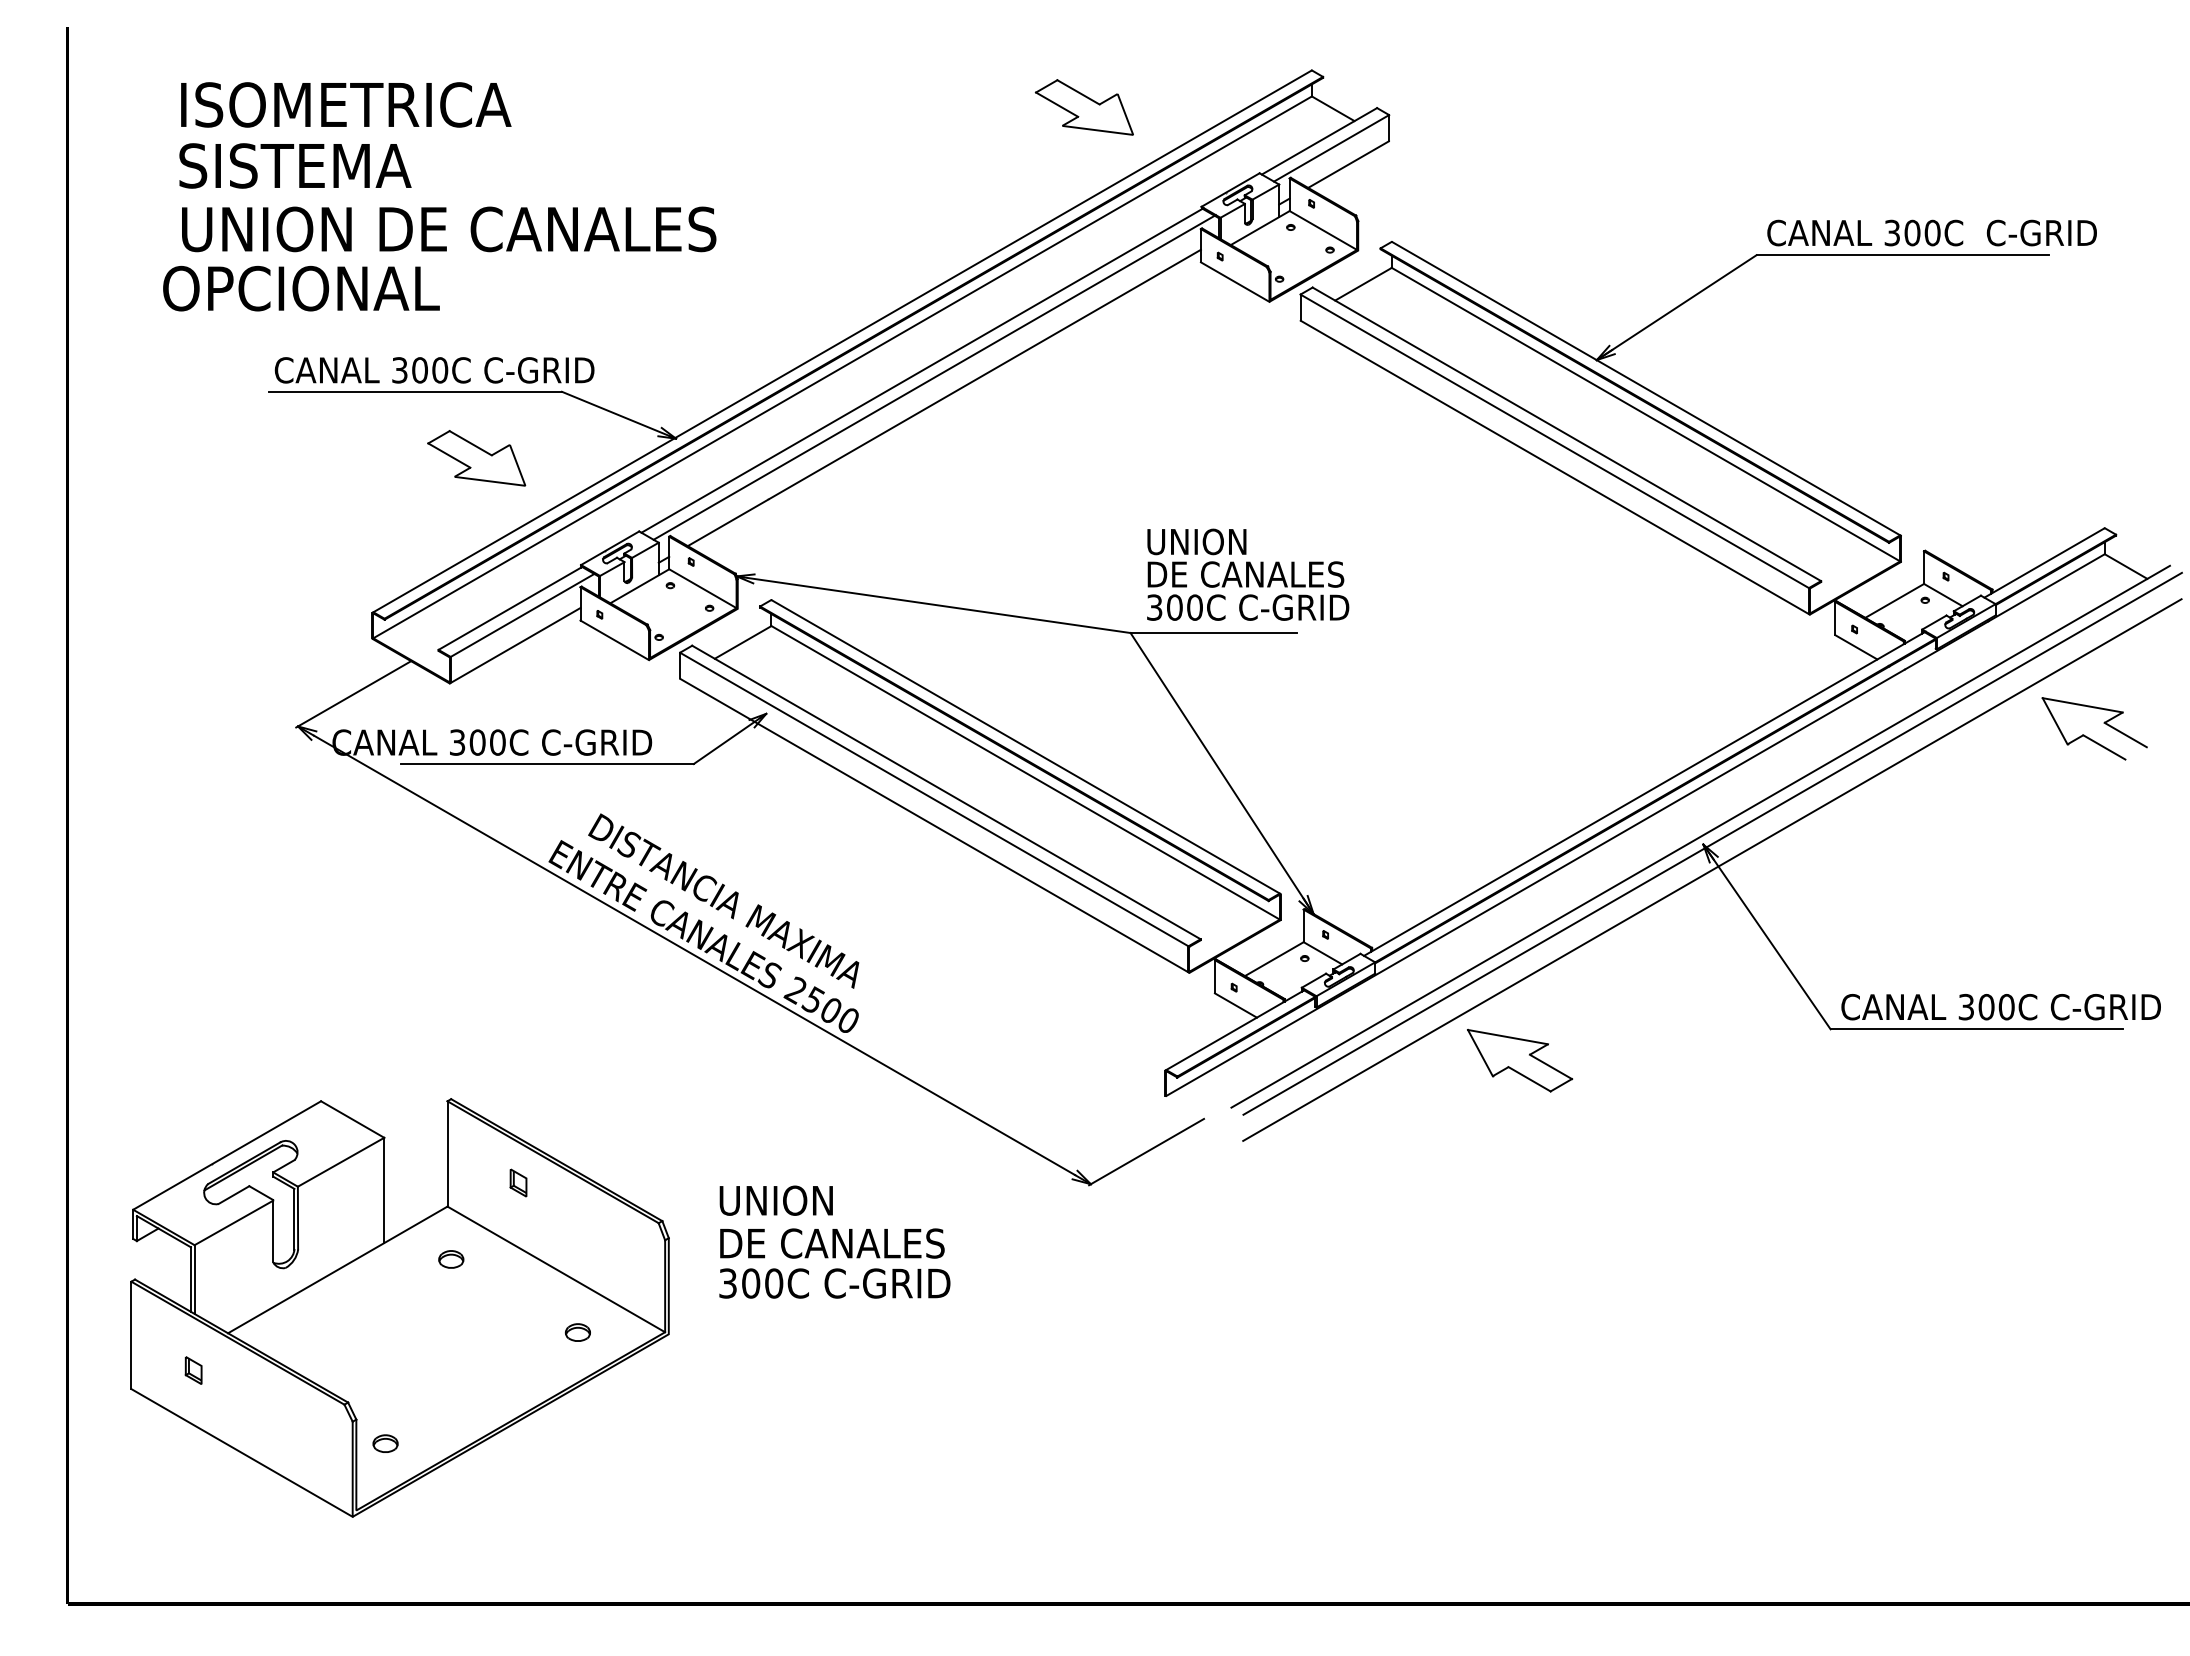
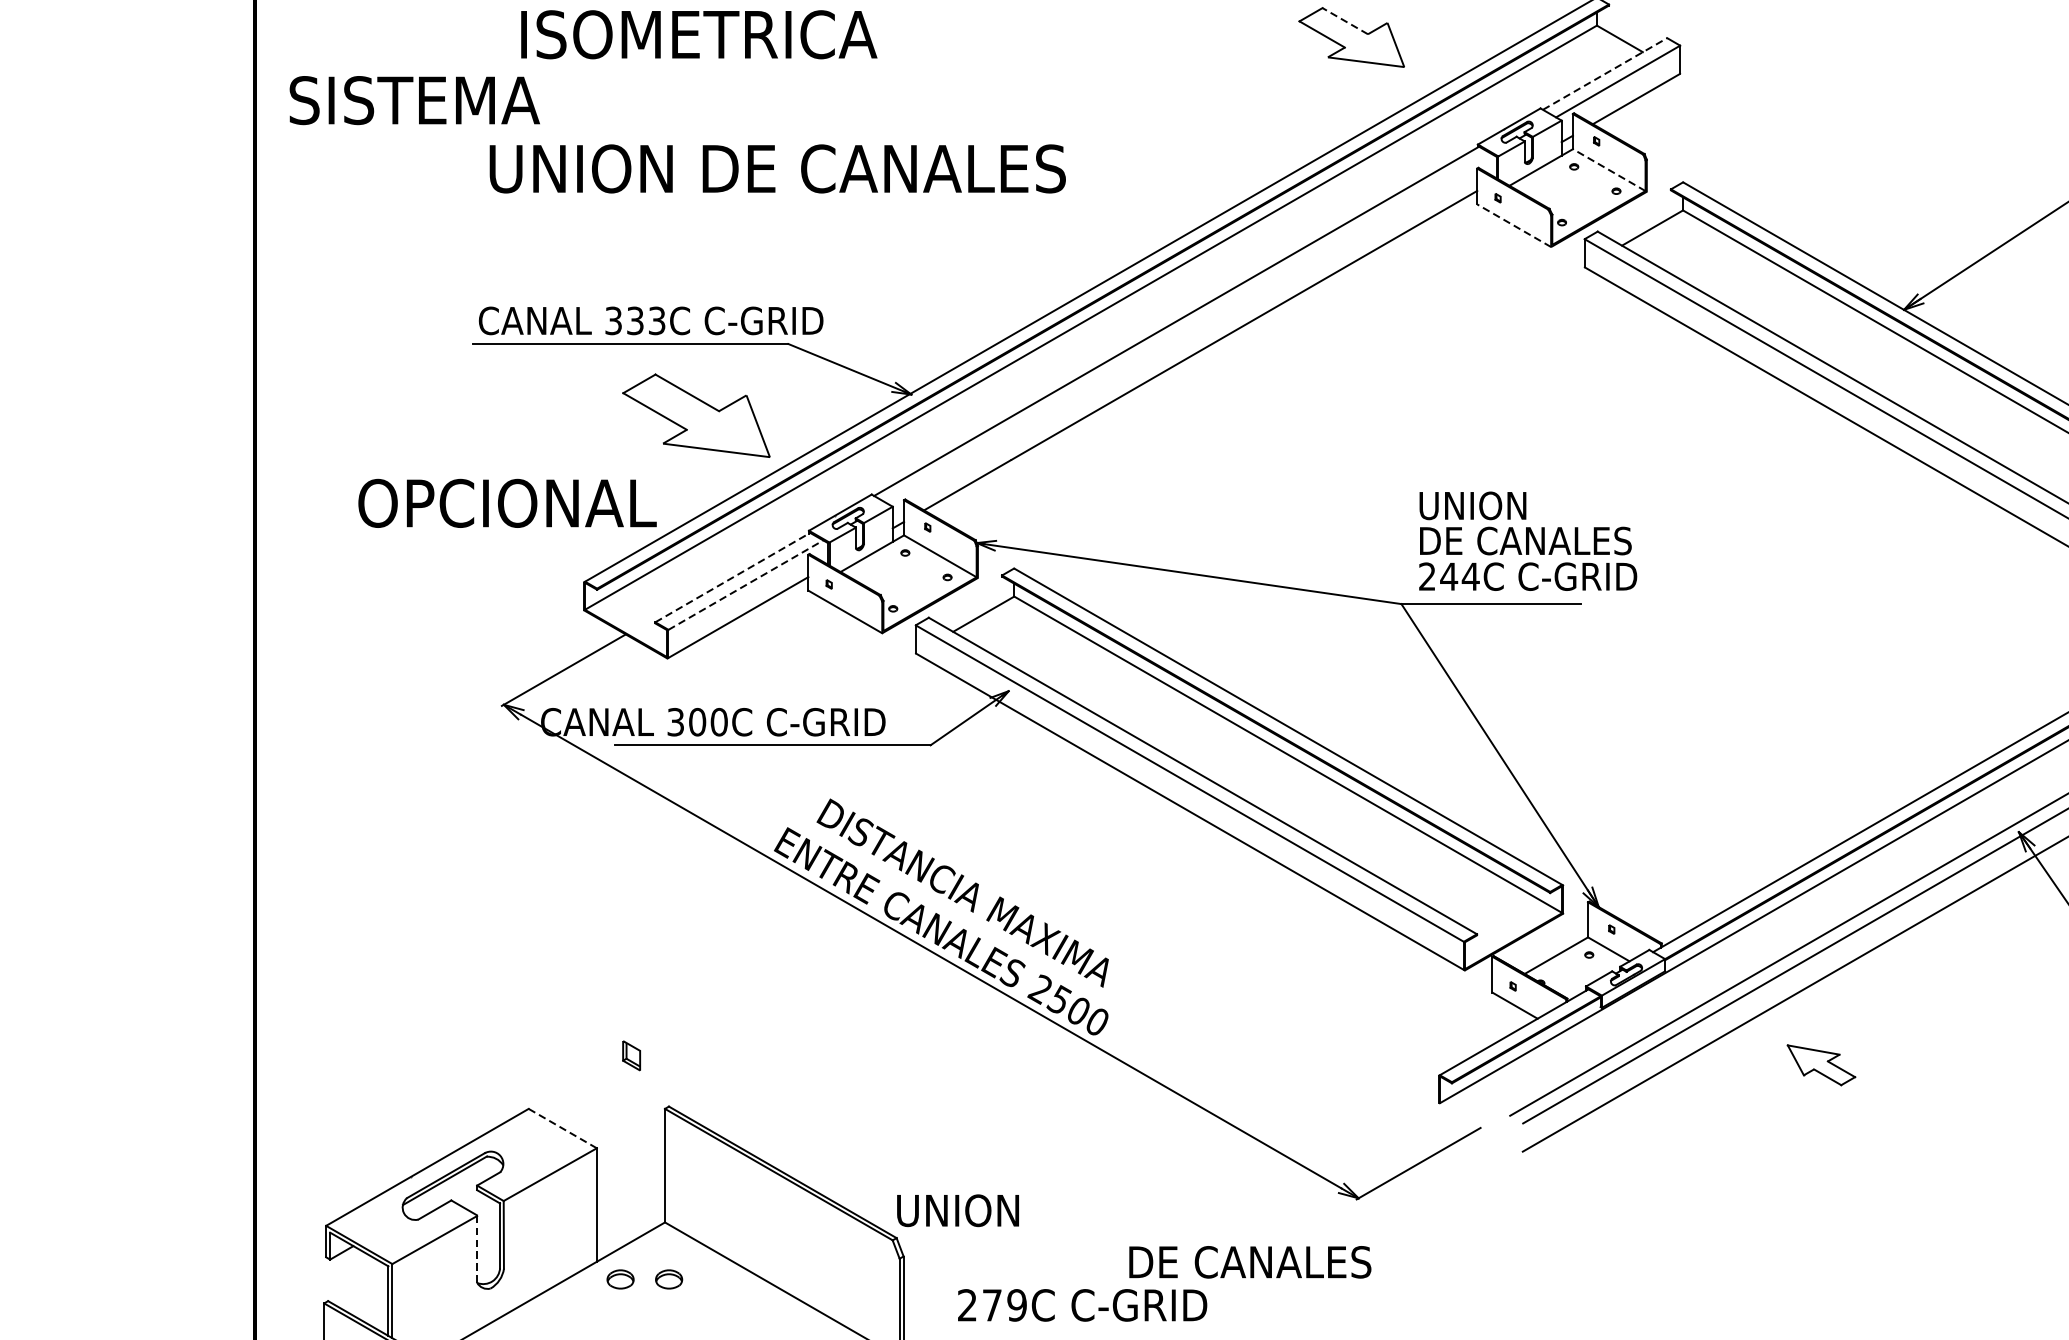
line: (1078, 92) -> (1345, 21), solid -> dashed
text: (346, 104) -> (699, 34), moved
line: (1319, 141) -> (1605, 74), solid -> dashed
text: (295, 165) -> (414, 100), moved
text: (449, 229) -> (778, 169), moved
line: (1323, 230) -> (1609, 170), solid -> dashed
line: (1235, 282) -> (1514, 226), solid -> dashed
text: (301, 288) -> (507, 503), moved
text: (430, 370) -> (646, 321), 300C -> 333C
line: (934, 377) -> (1190, 328), removed
part: (476, 458) -> (696, 415), size x1.4
text: (1175, 607) -> (1449, 576), 300C -> 244C
line: (510, 608) -> (732, 577), solid -> dashed
line: (522, 615) -> (745, 585), solid -> dashed
part: (1520, 1060) -> (1821, 1064), size x0.6
line: (352, 1119) -> (562, 1128), solid -> dashed
part: (518, 1182) -> (631, 1055), moved
text: (775, 1200) -> (957, 1210), moved
line: (273, 1230) -> (477, 1248), solid -> dashed
text: (832, 1243) -> (1250, 1262), moved
part: (406, 1259) -> (620, 1279), added
text: (751, 1283) -> (992, 1305), 300C -> 279C

